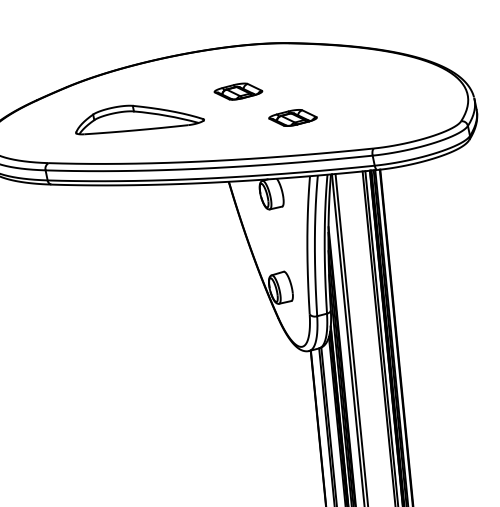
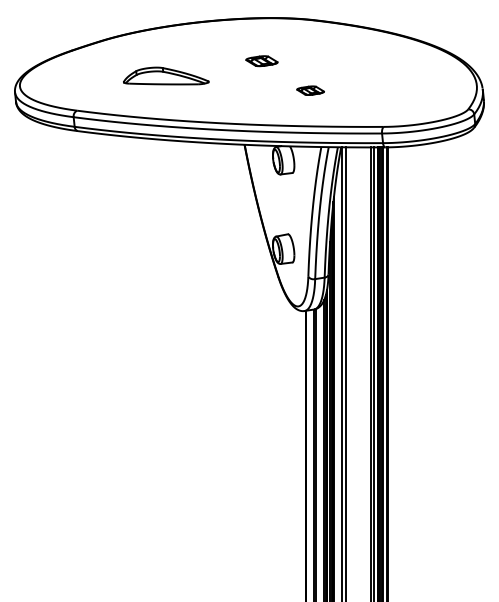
part: (238, 92) -> (261, 61), size x0.7
part: (138, 116) -> (165, 75), size x0.7
part: (292, 117) -> (310, 90), size x0.6

